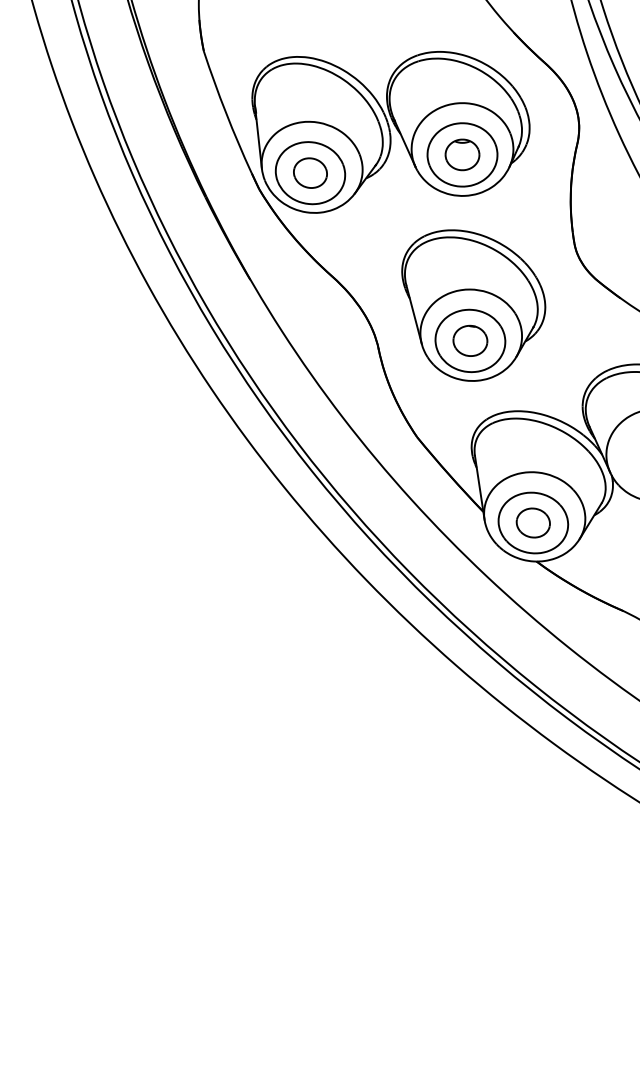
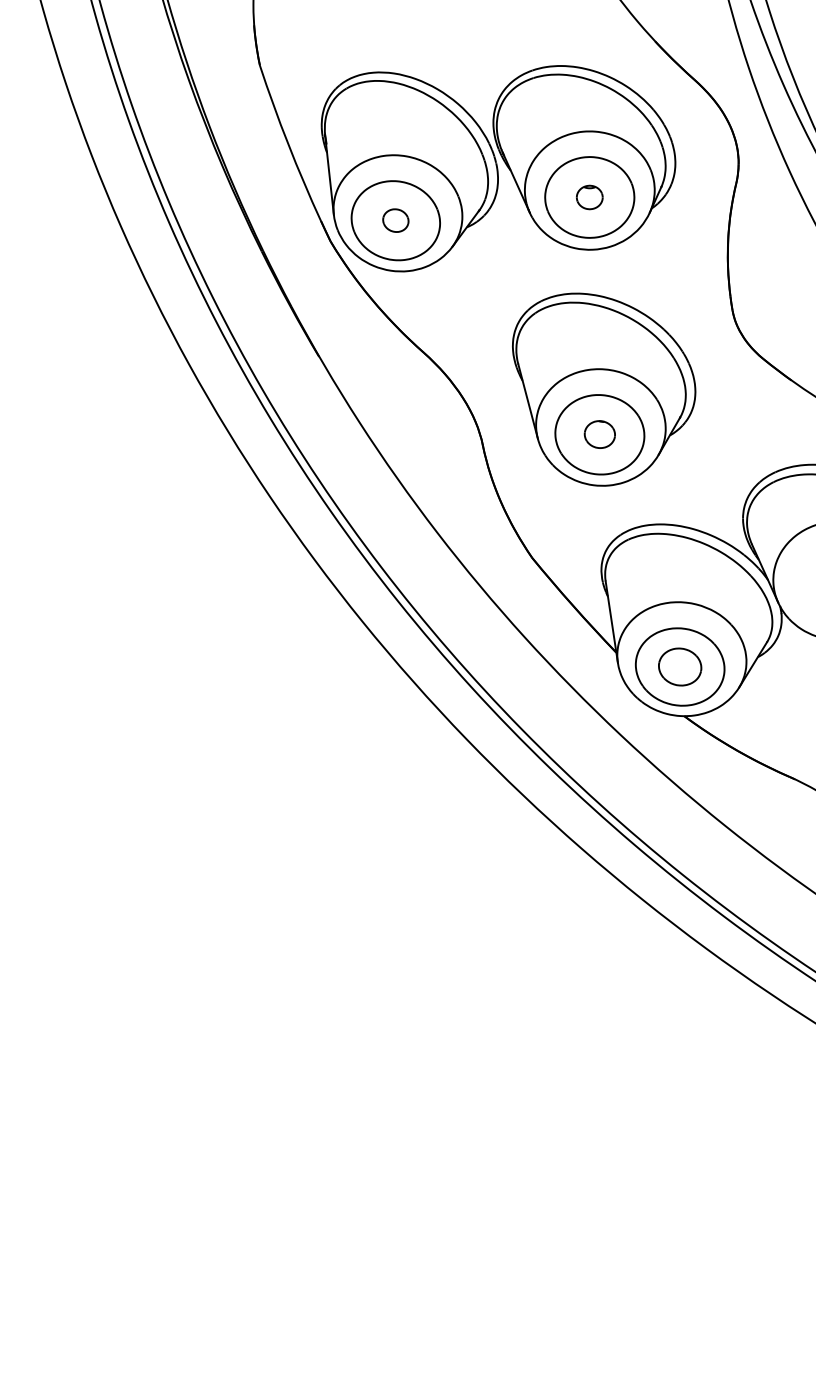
part: (462, 154) -> (589, 196), size x0.6
part: (310, 172) -> (395, 219), size x0.6
part: (470, 340) -> (599, 434), size x0.7

